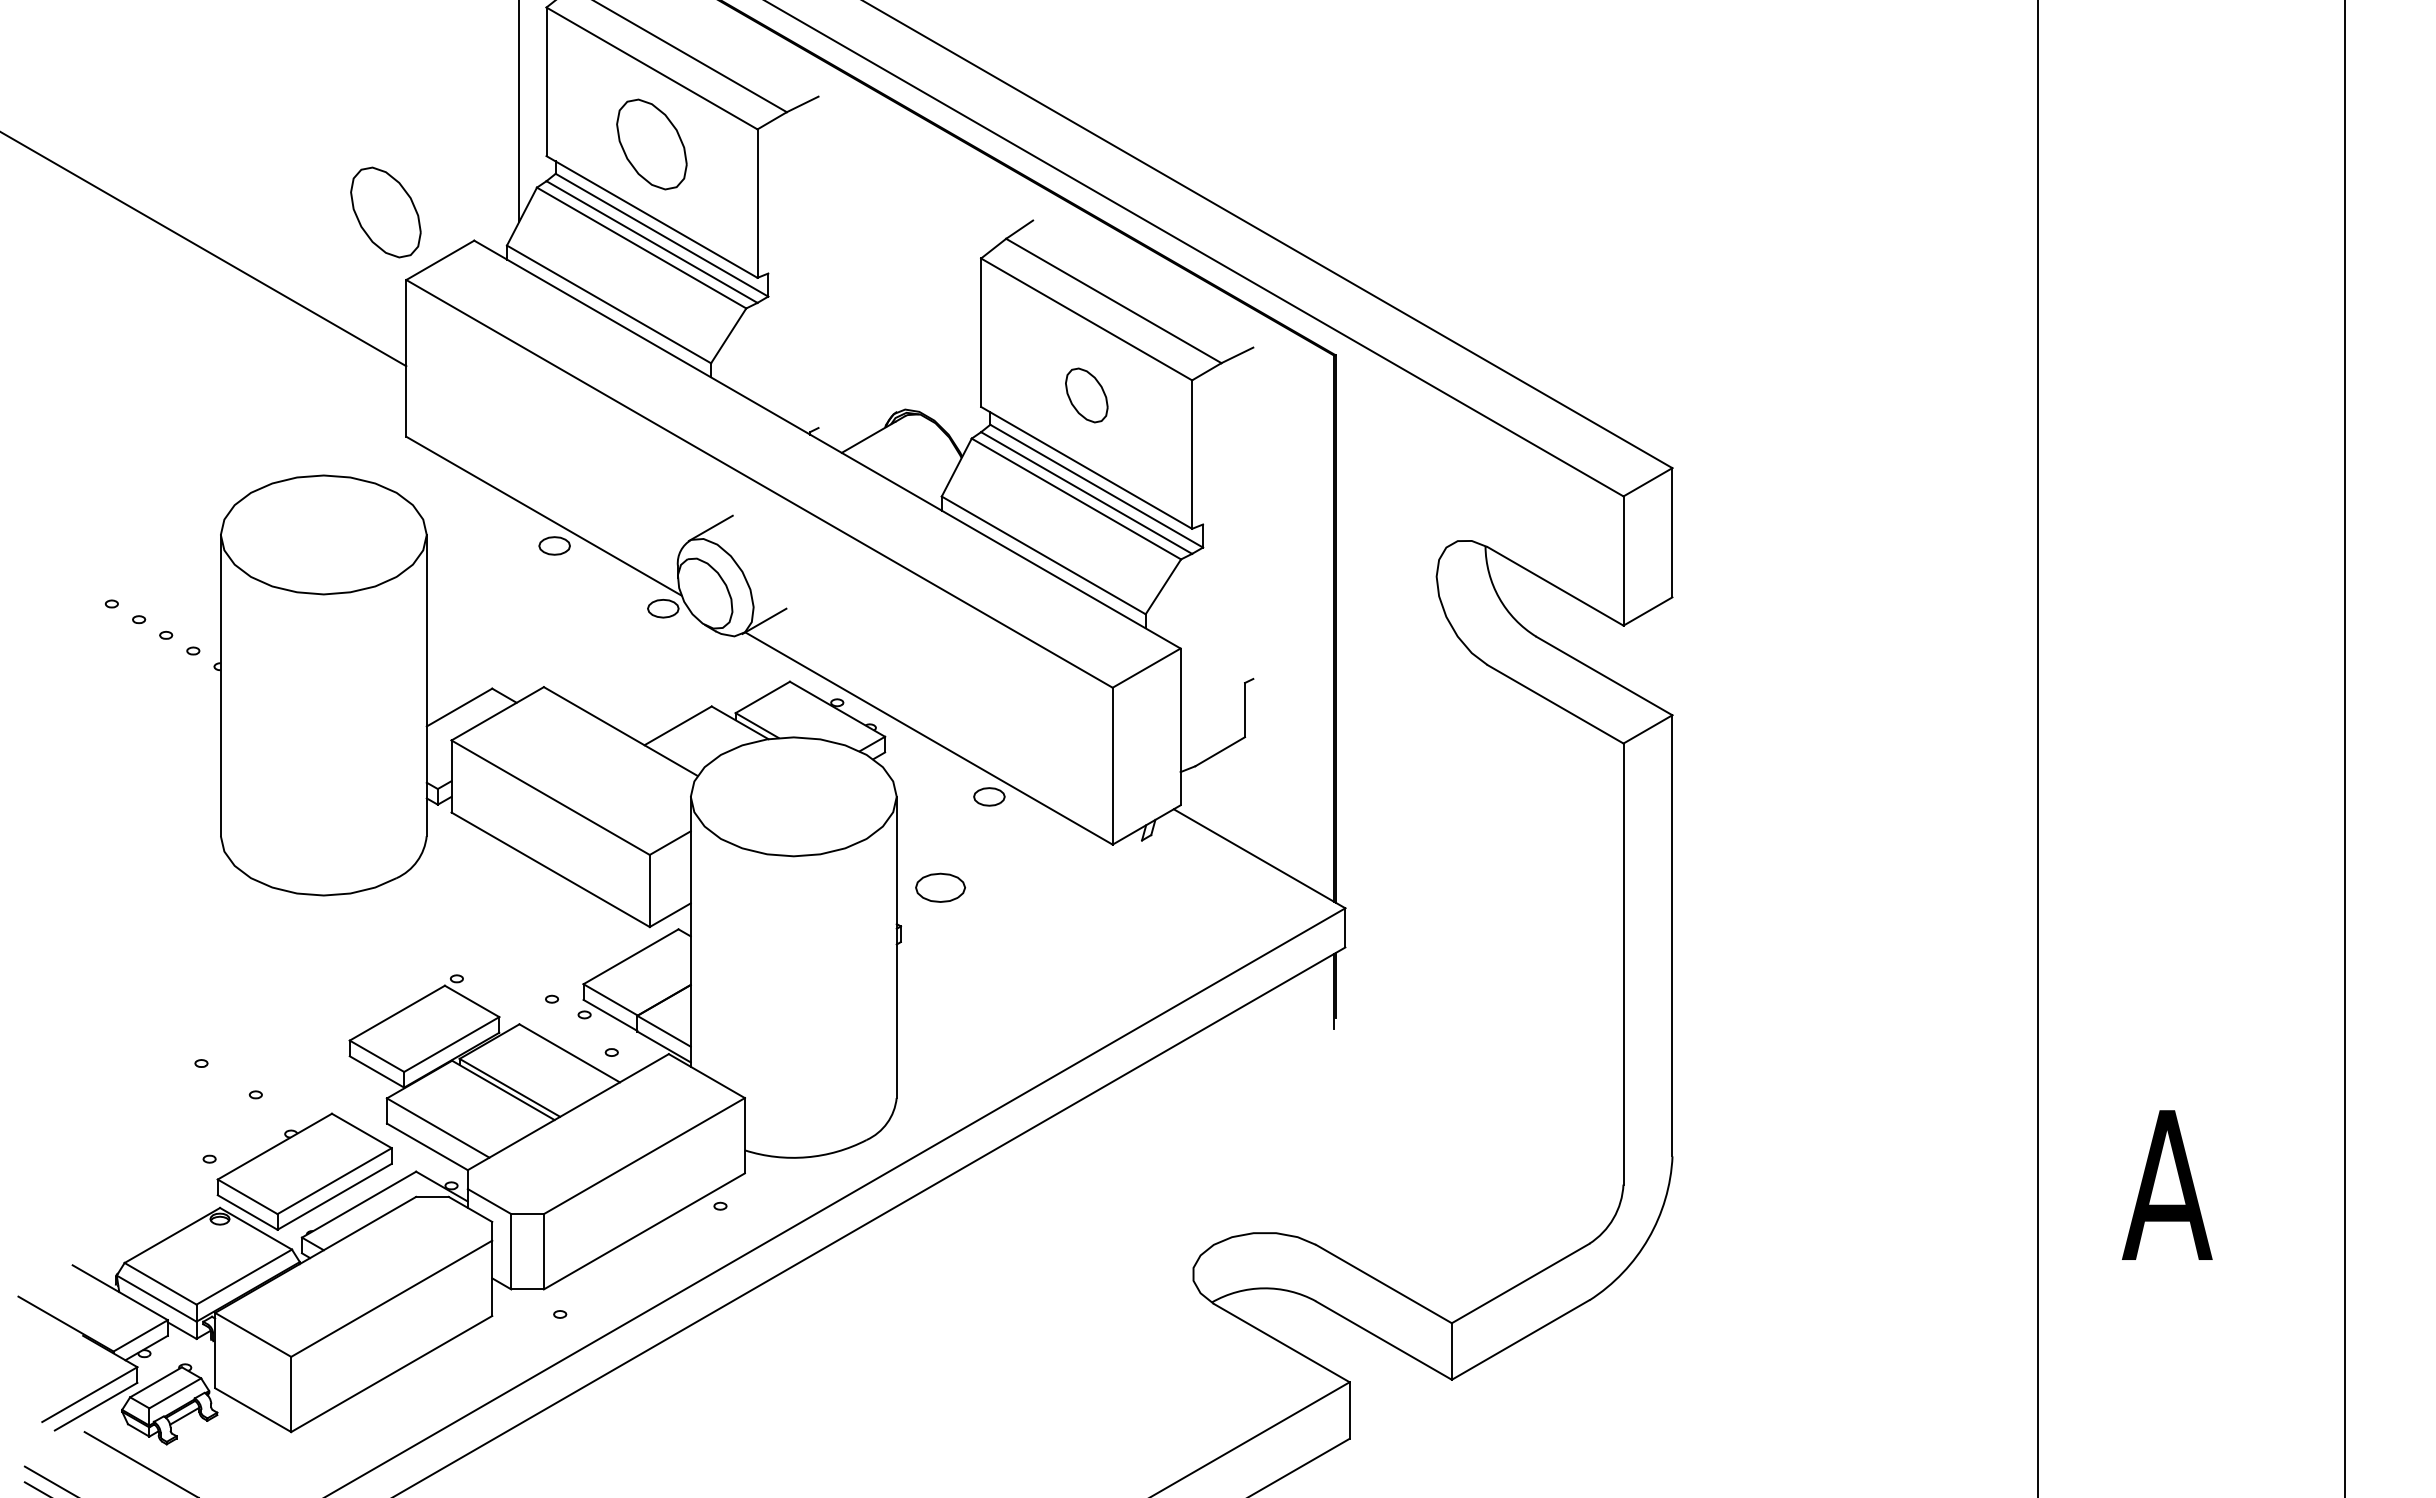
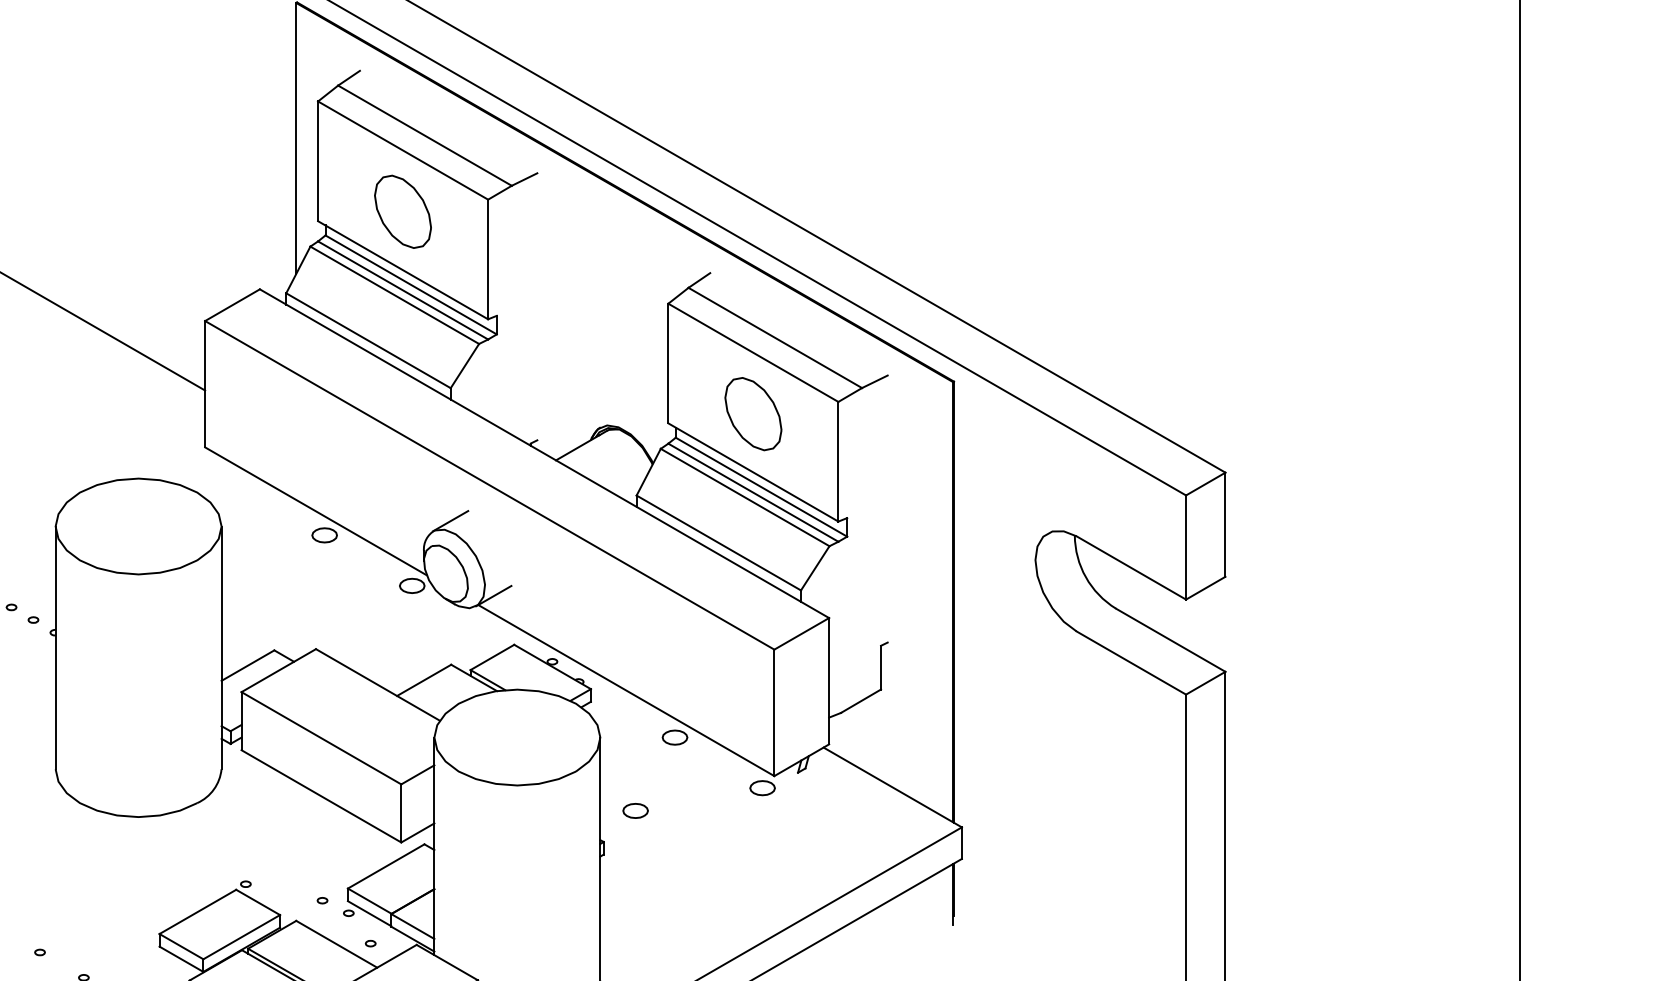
part: (385, 212) -> (188, 266), removed
part: (1086, 395) -> (753, 414), size x1.67
part: (1097, 859) -> (762, 788), added
part: (940, 887) -> (635, 810), size x0.62

